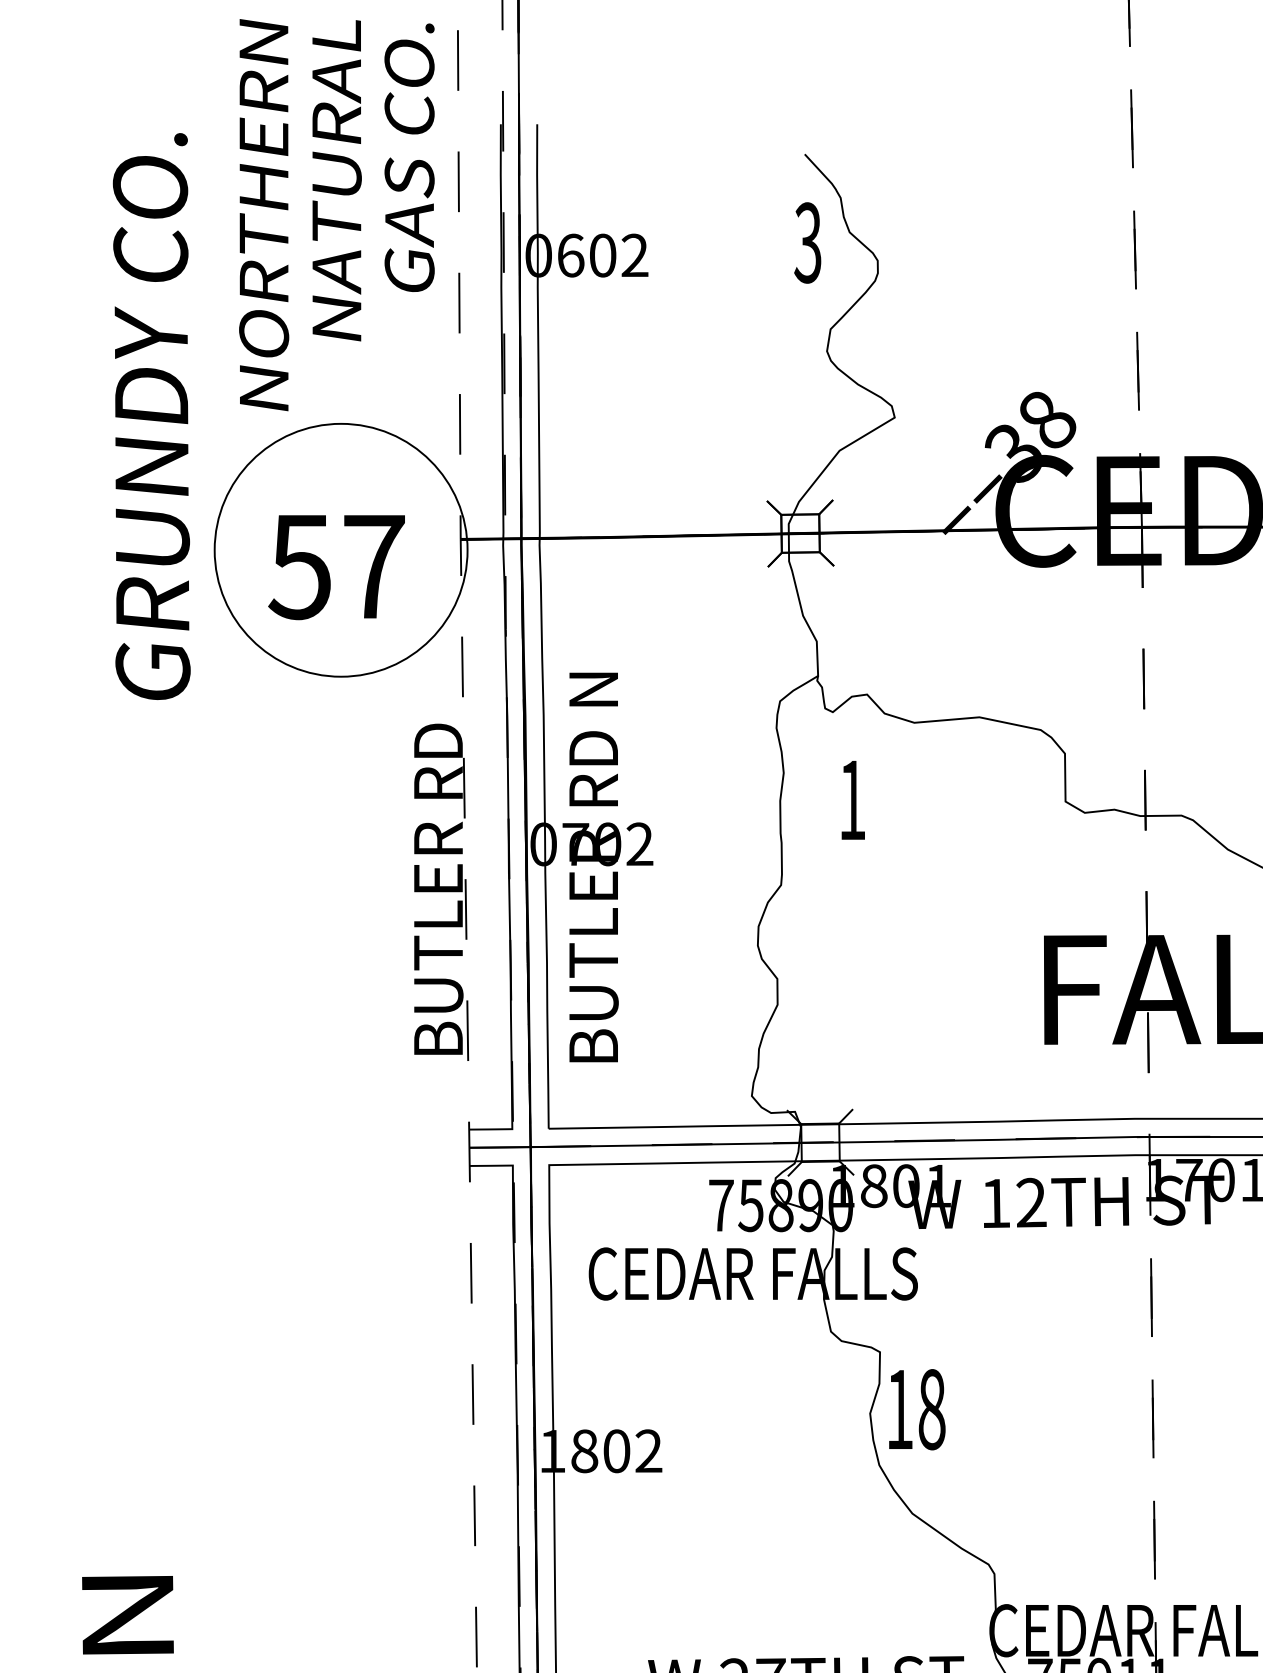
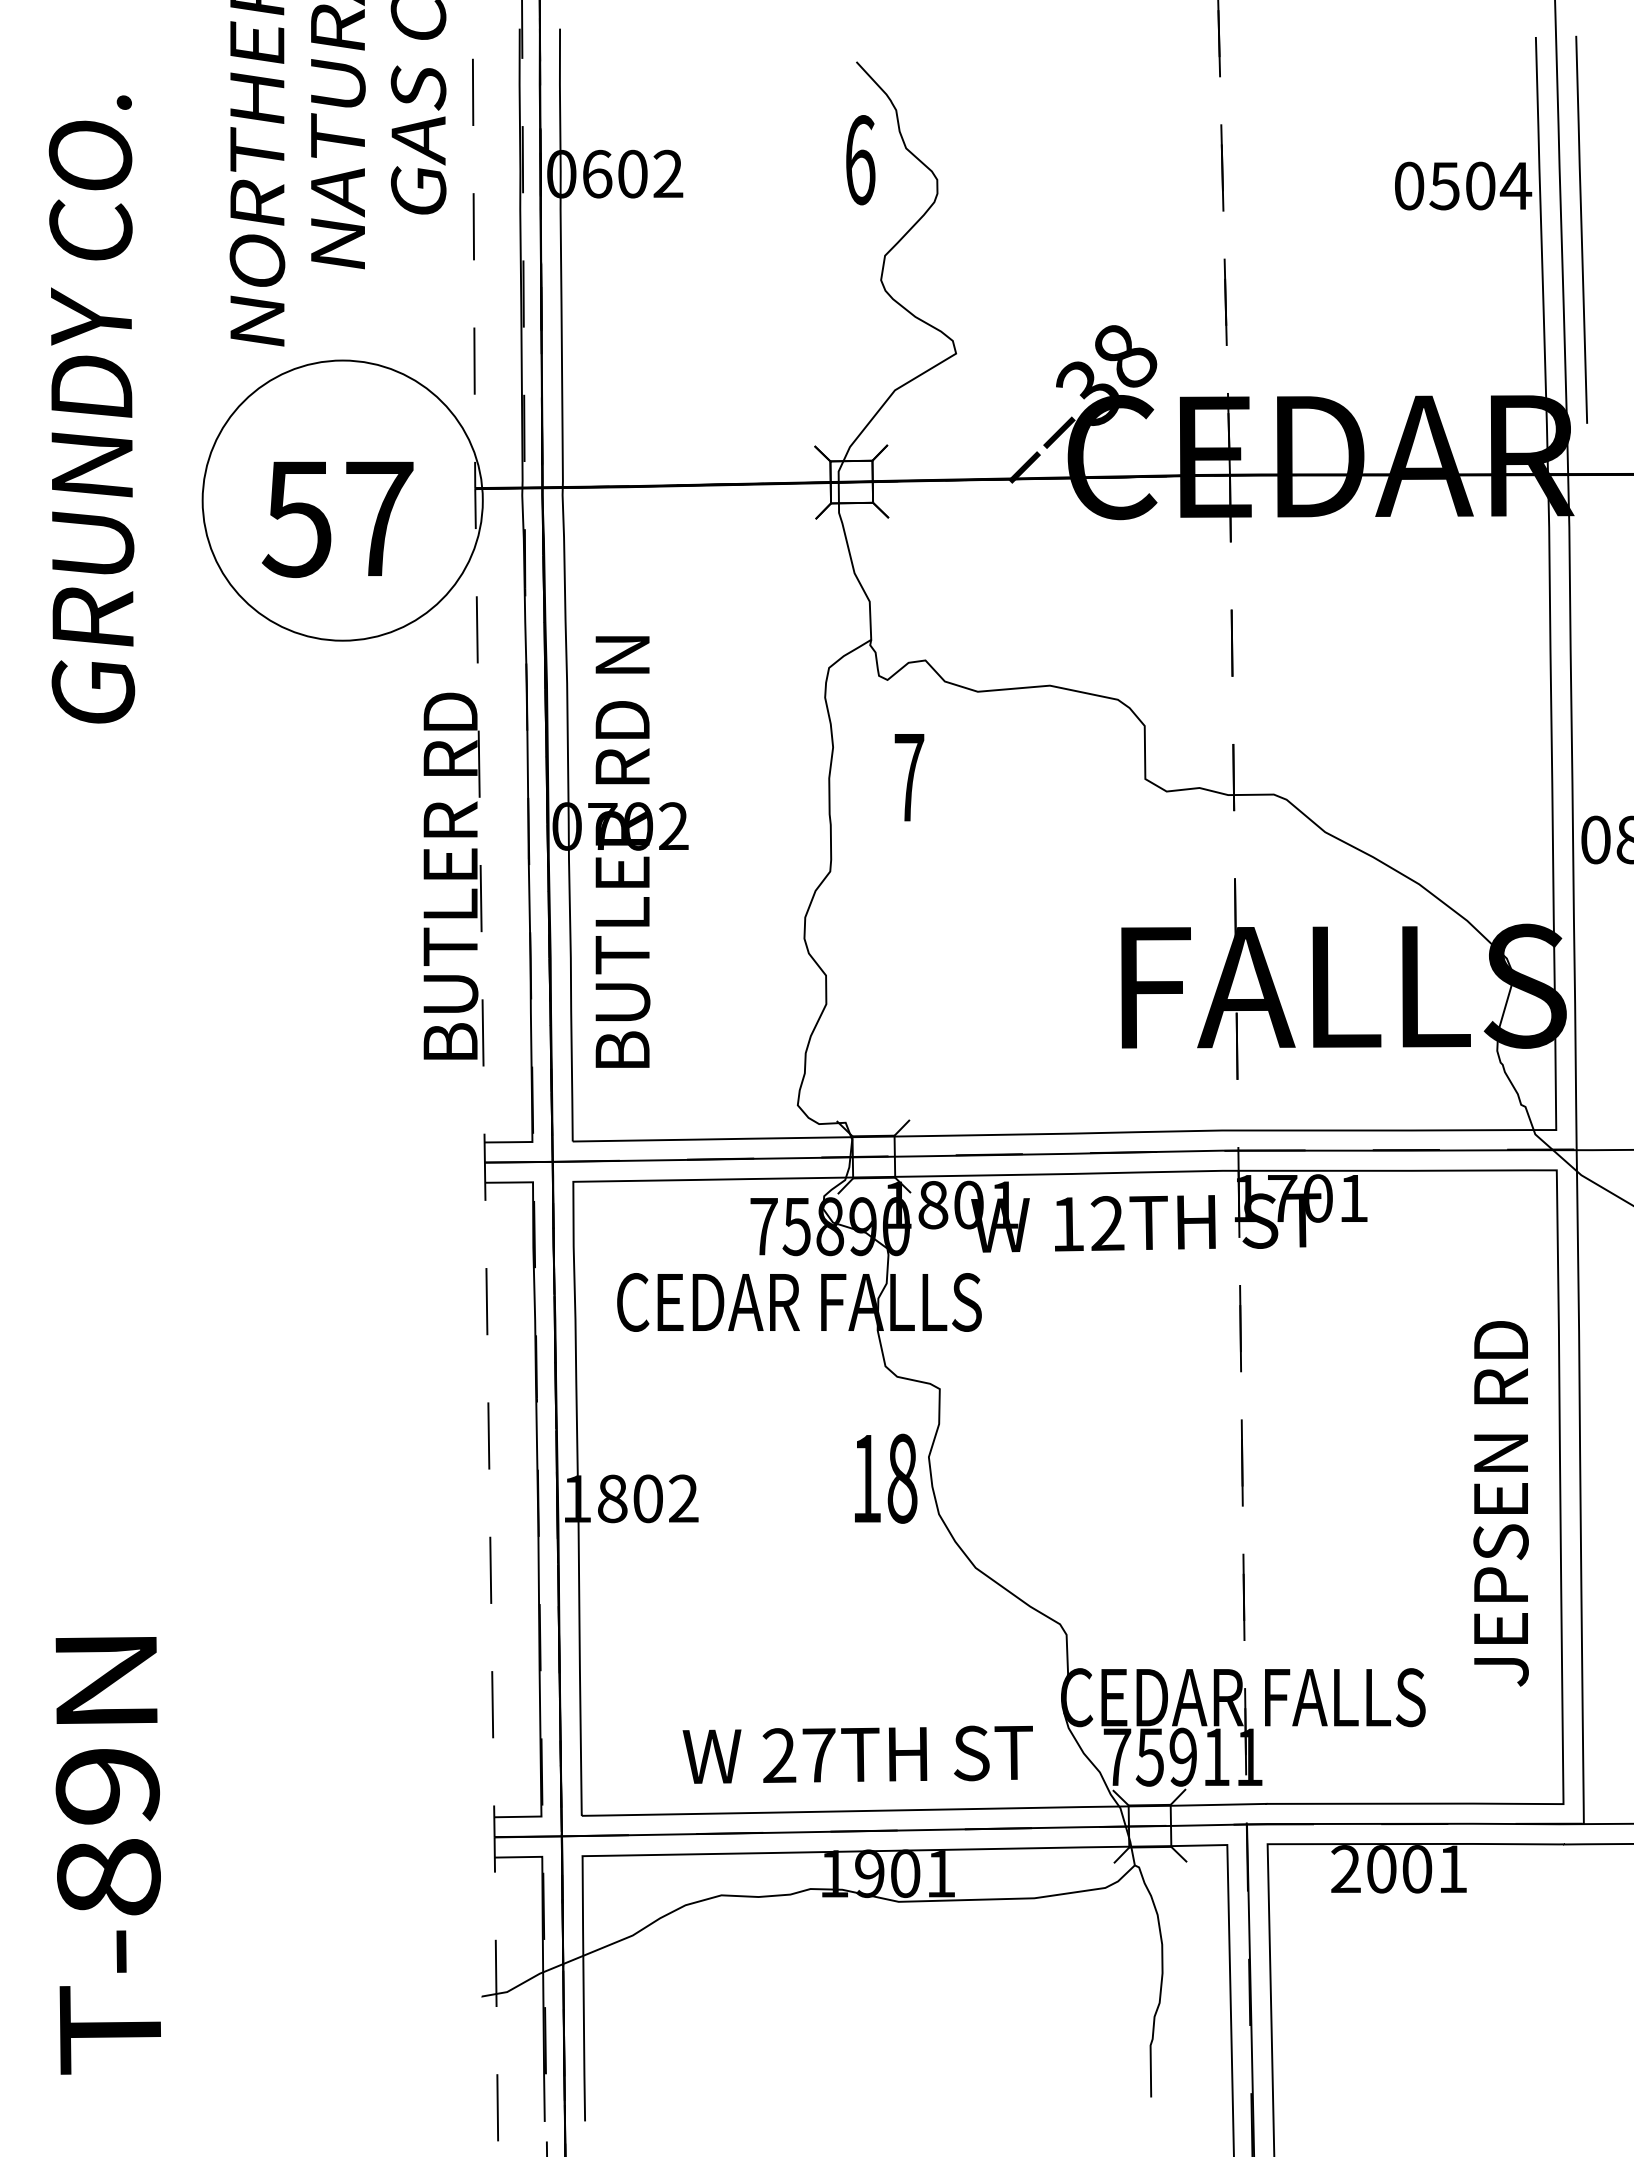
text: (807, 243) -> (859, 160), 3 -> 6
text: (151, 416) -> (91, 409), moved
text: (852, 800) -> (909, 777), 1 -> 7
text: (917, 1409) -> (886, 1478), moved

